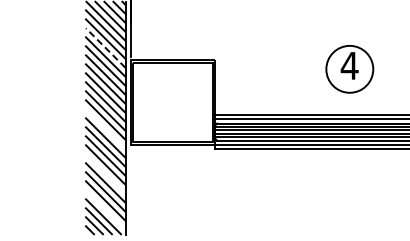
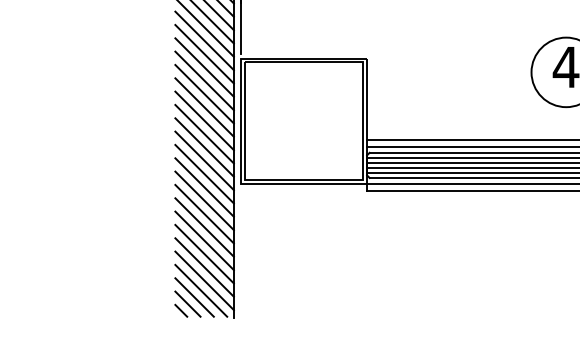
line: (105, 48) -> (204, 41), dashed -> solid
line: (105, 128) -> (204, 160), added
line: (105, 173) -> (204, 226), added
line: (105, 209) -> (204, 280), added

